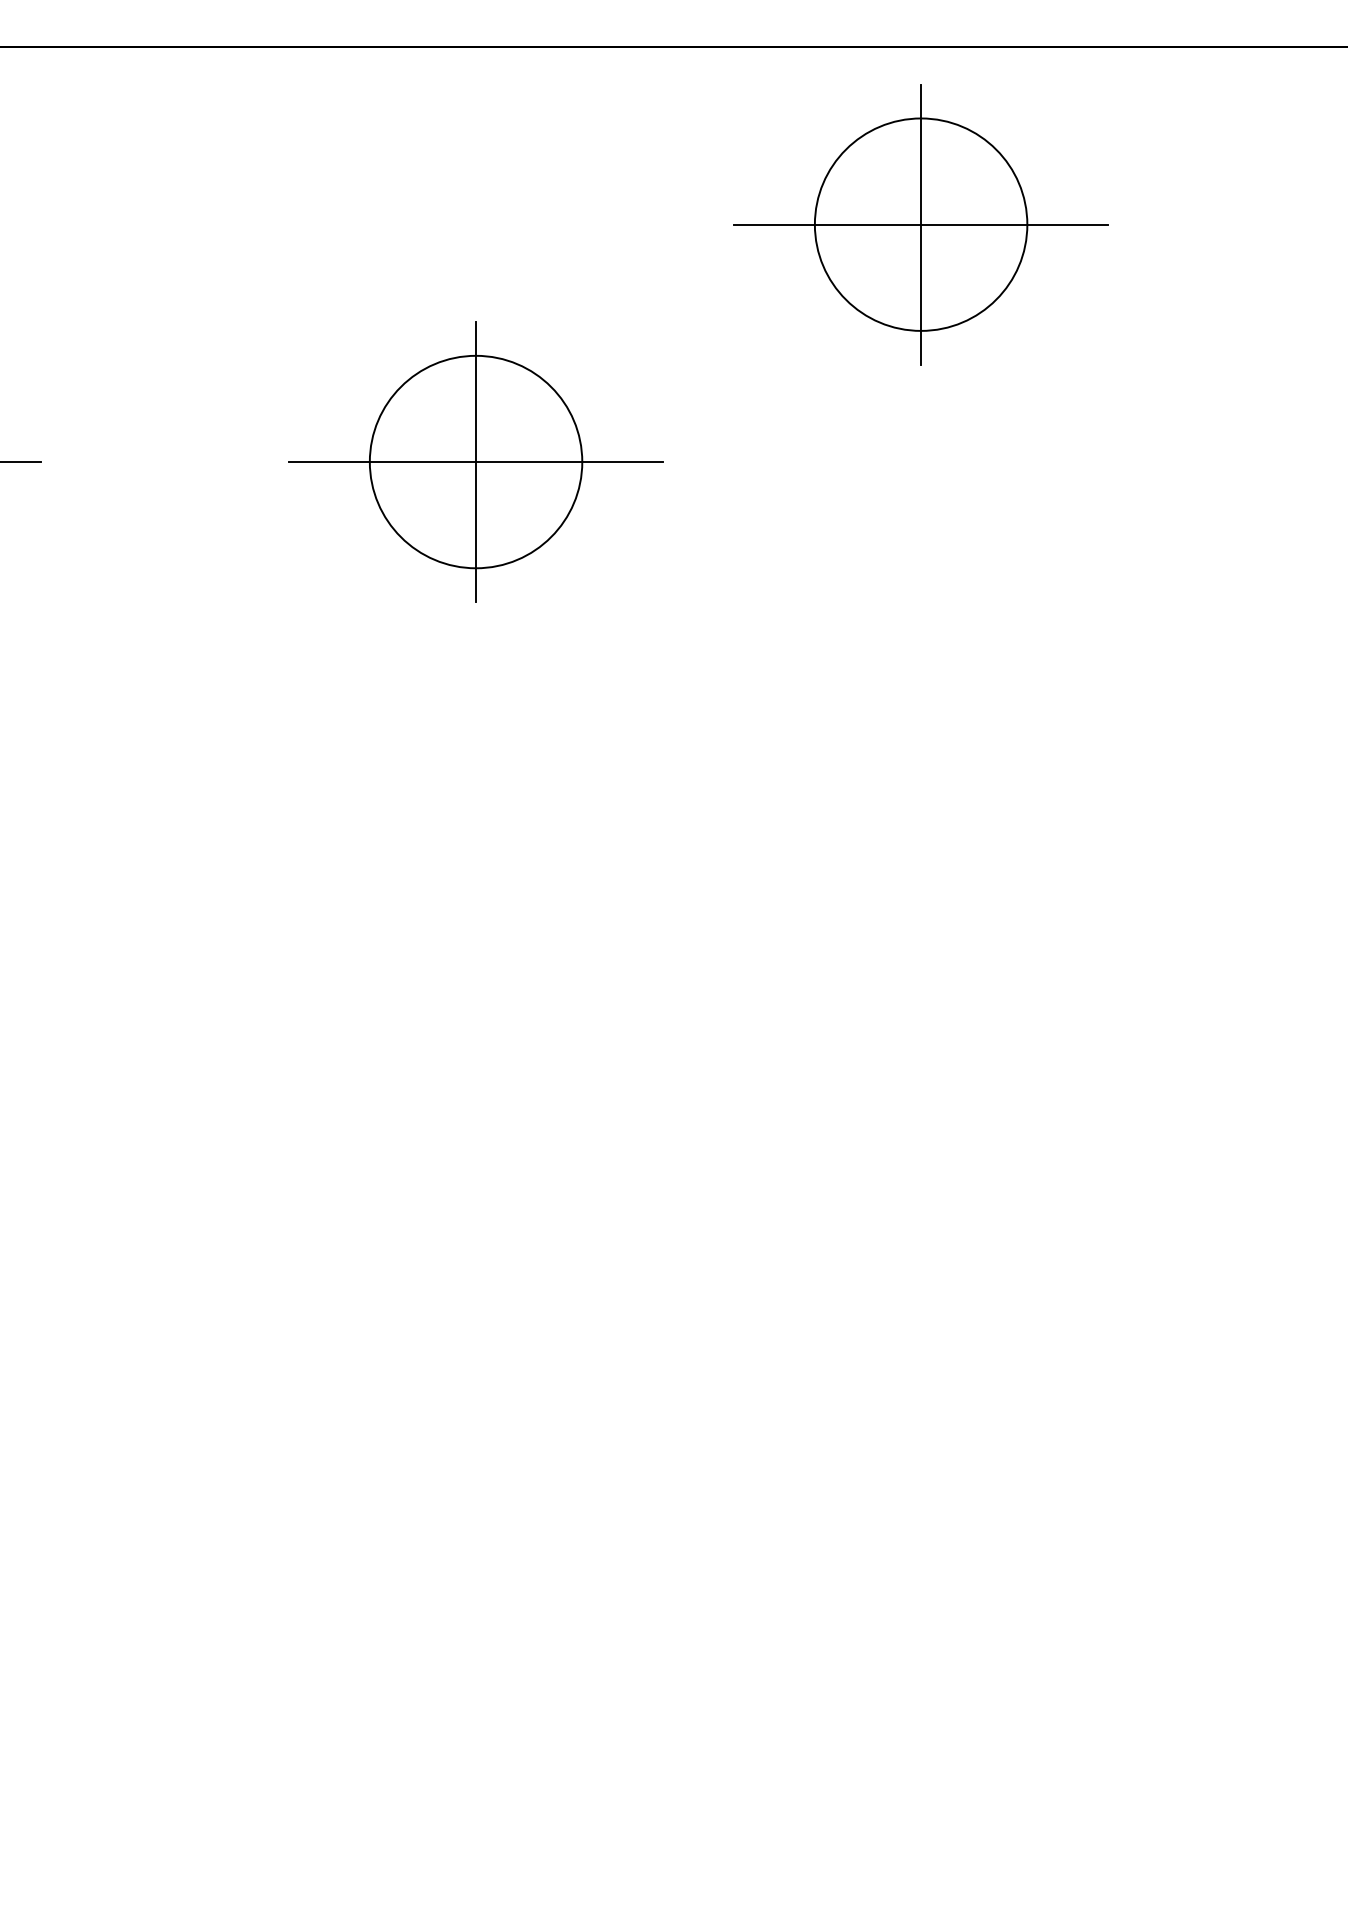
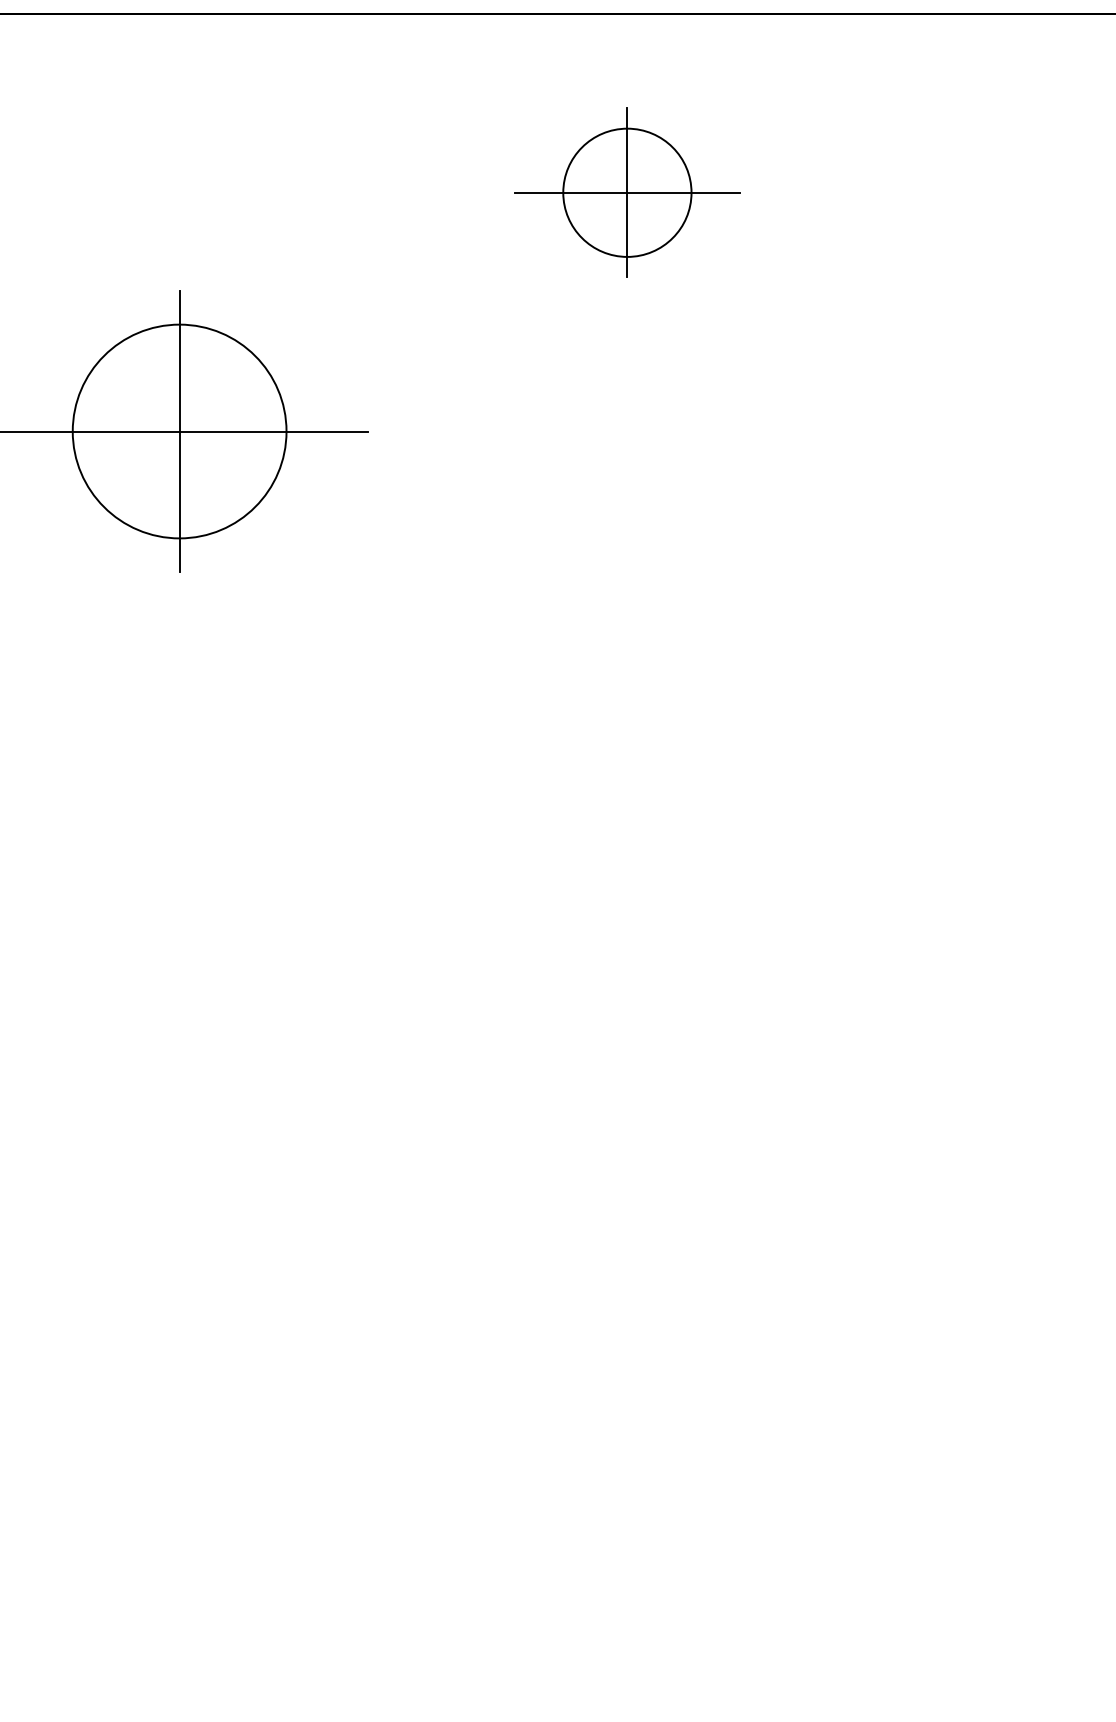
part: (920, 224) -> (626, 192), size x0.6

